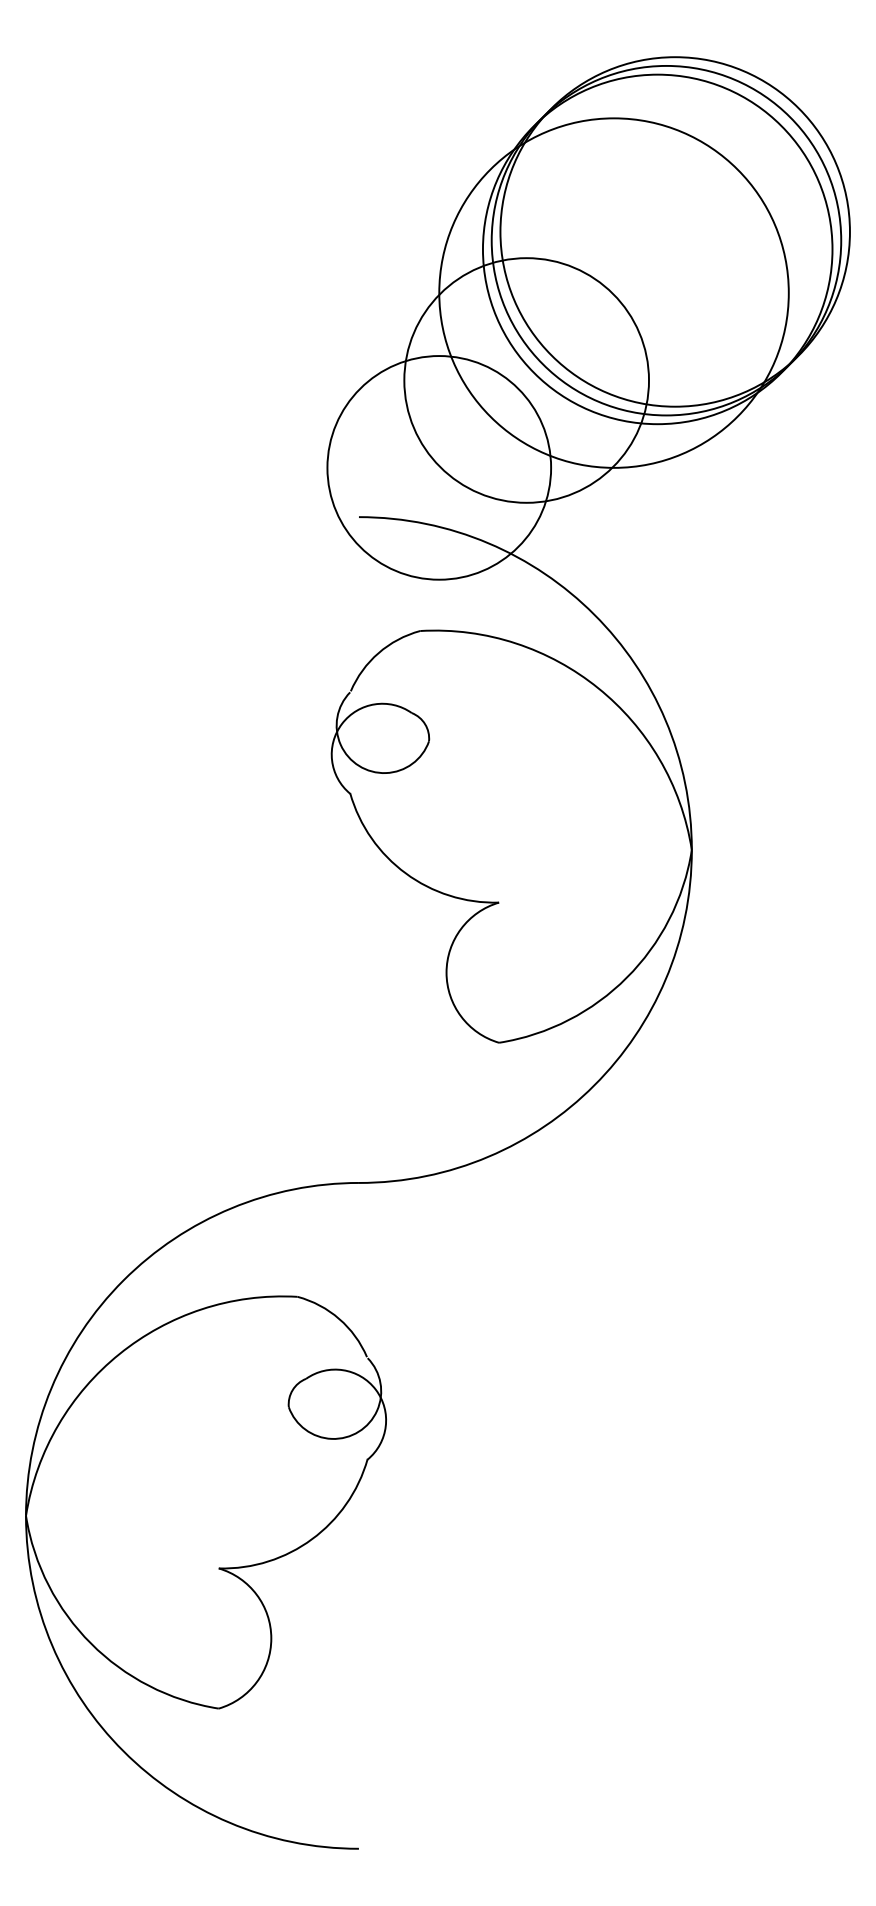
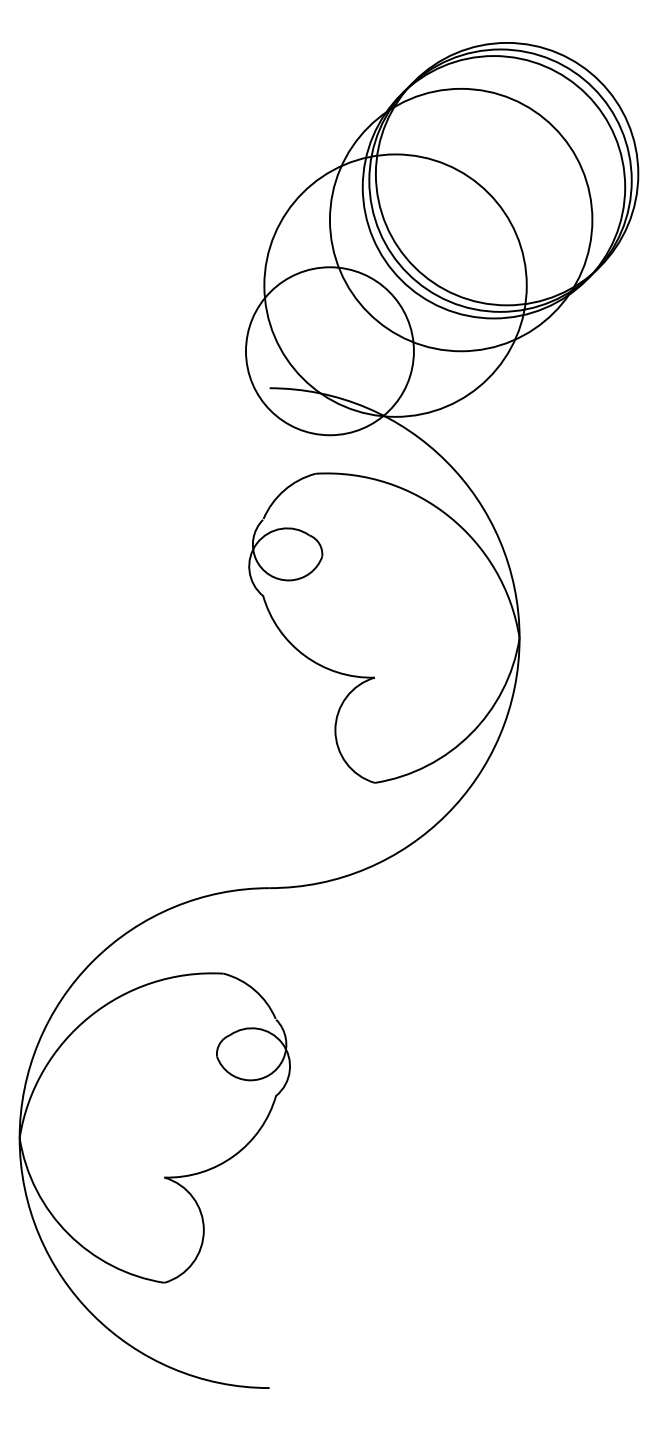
circle: (526, 380) -> (395, 285), size x1.43

